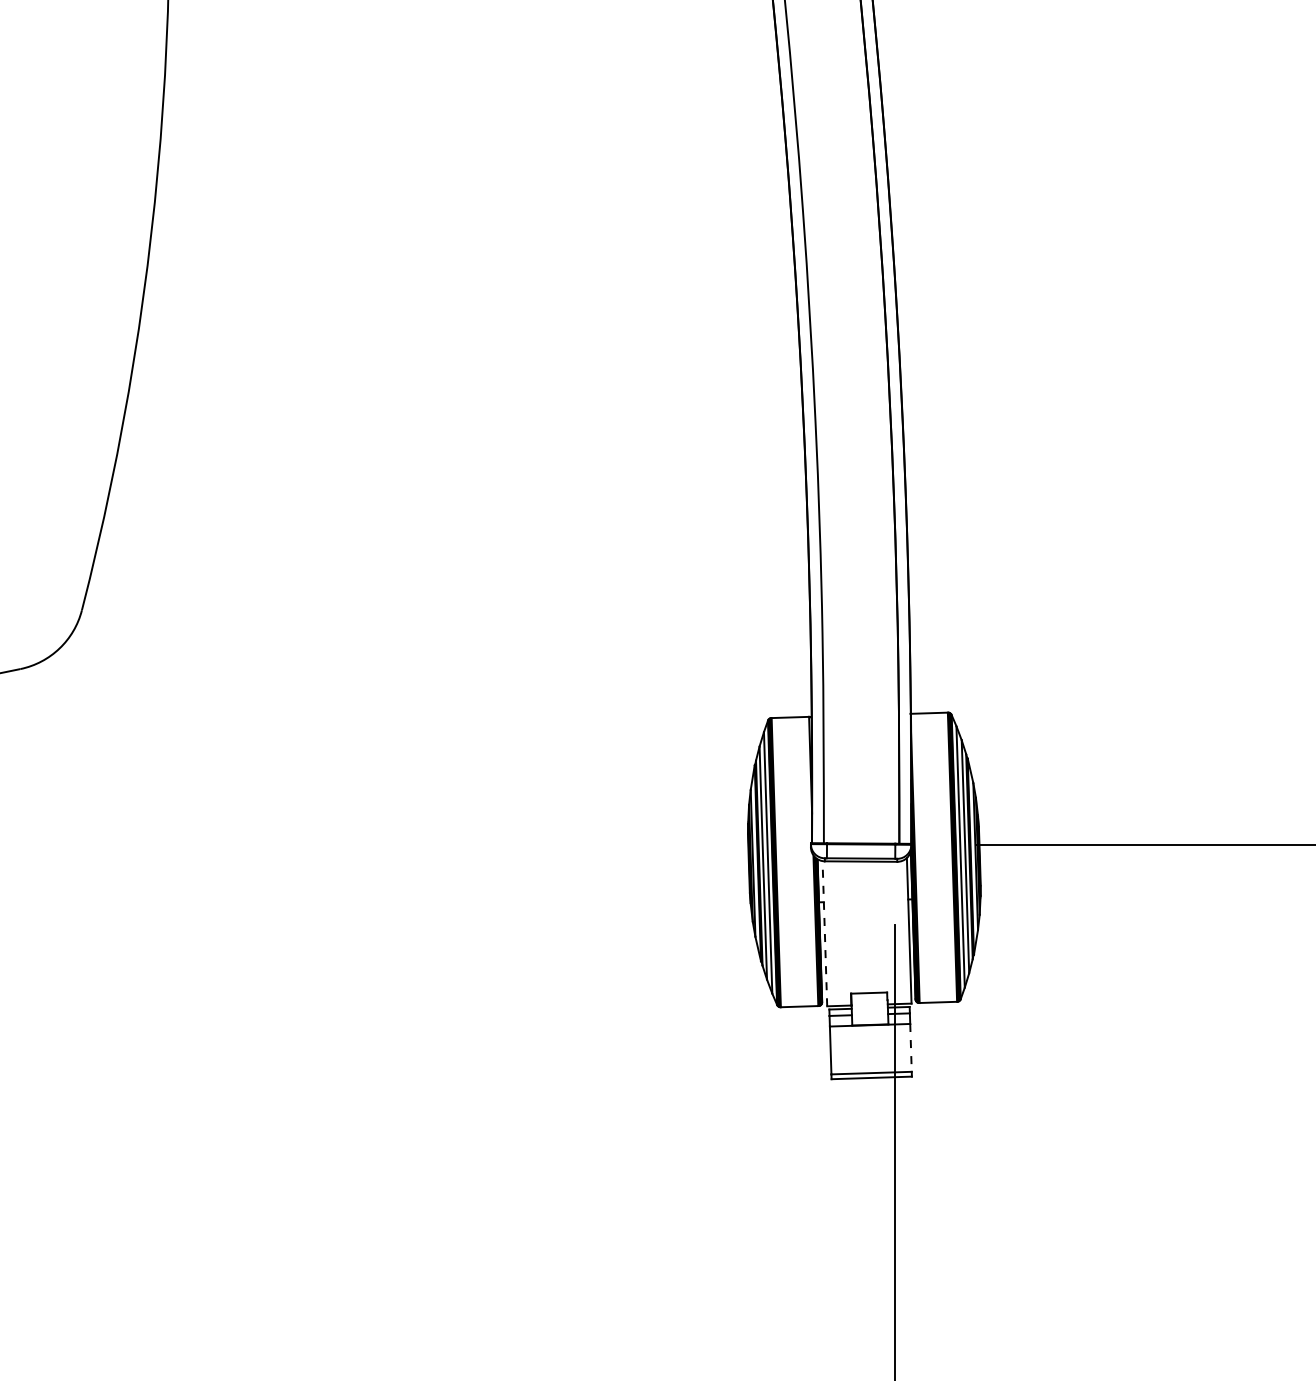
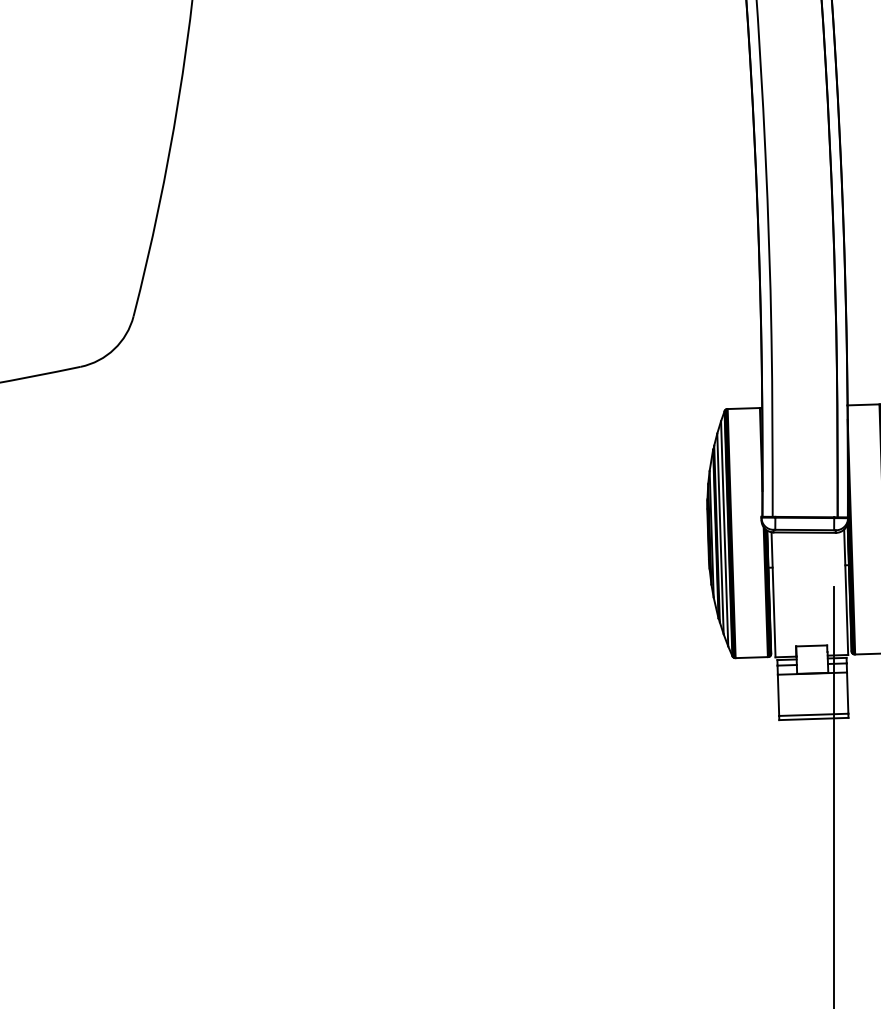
line: (824, 933) -> (773, 594), dashed -> solid
line: (911, 1047) -> (848, 692), dashed -> solid

